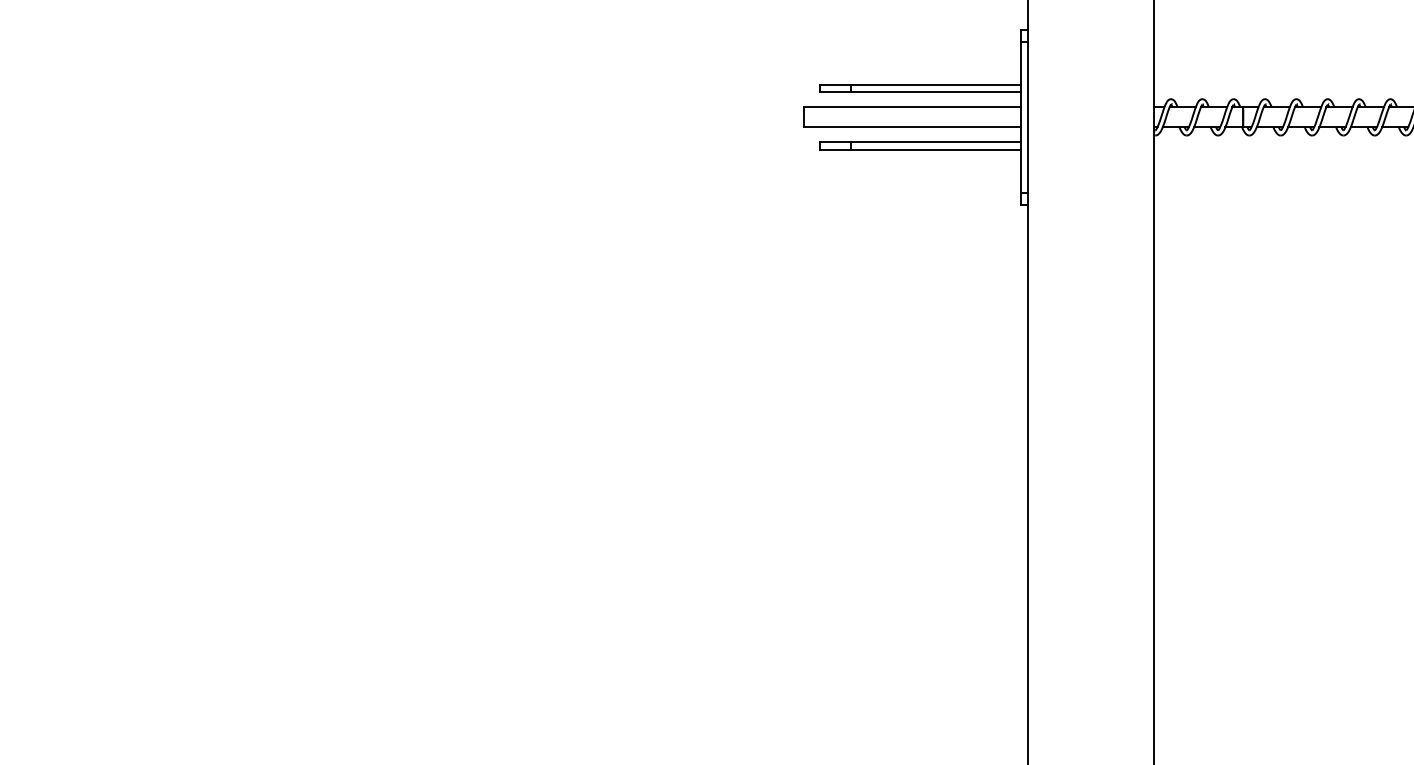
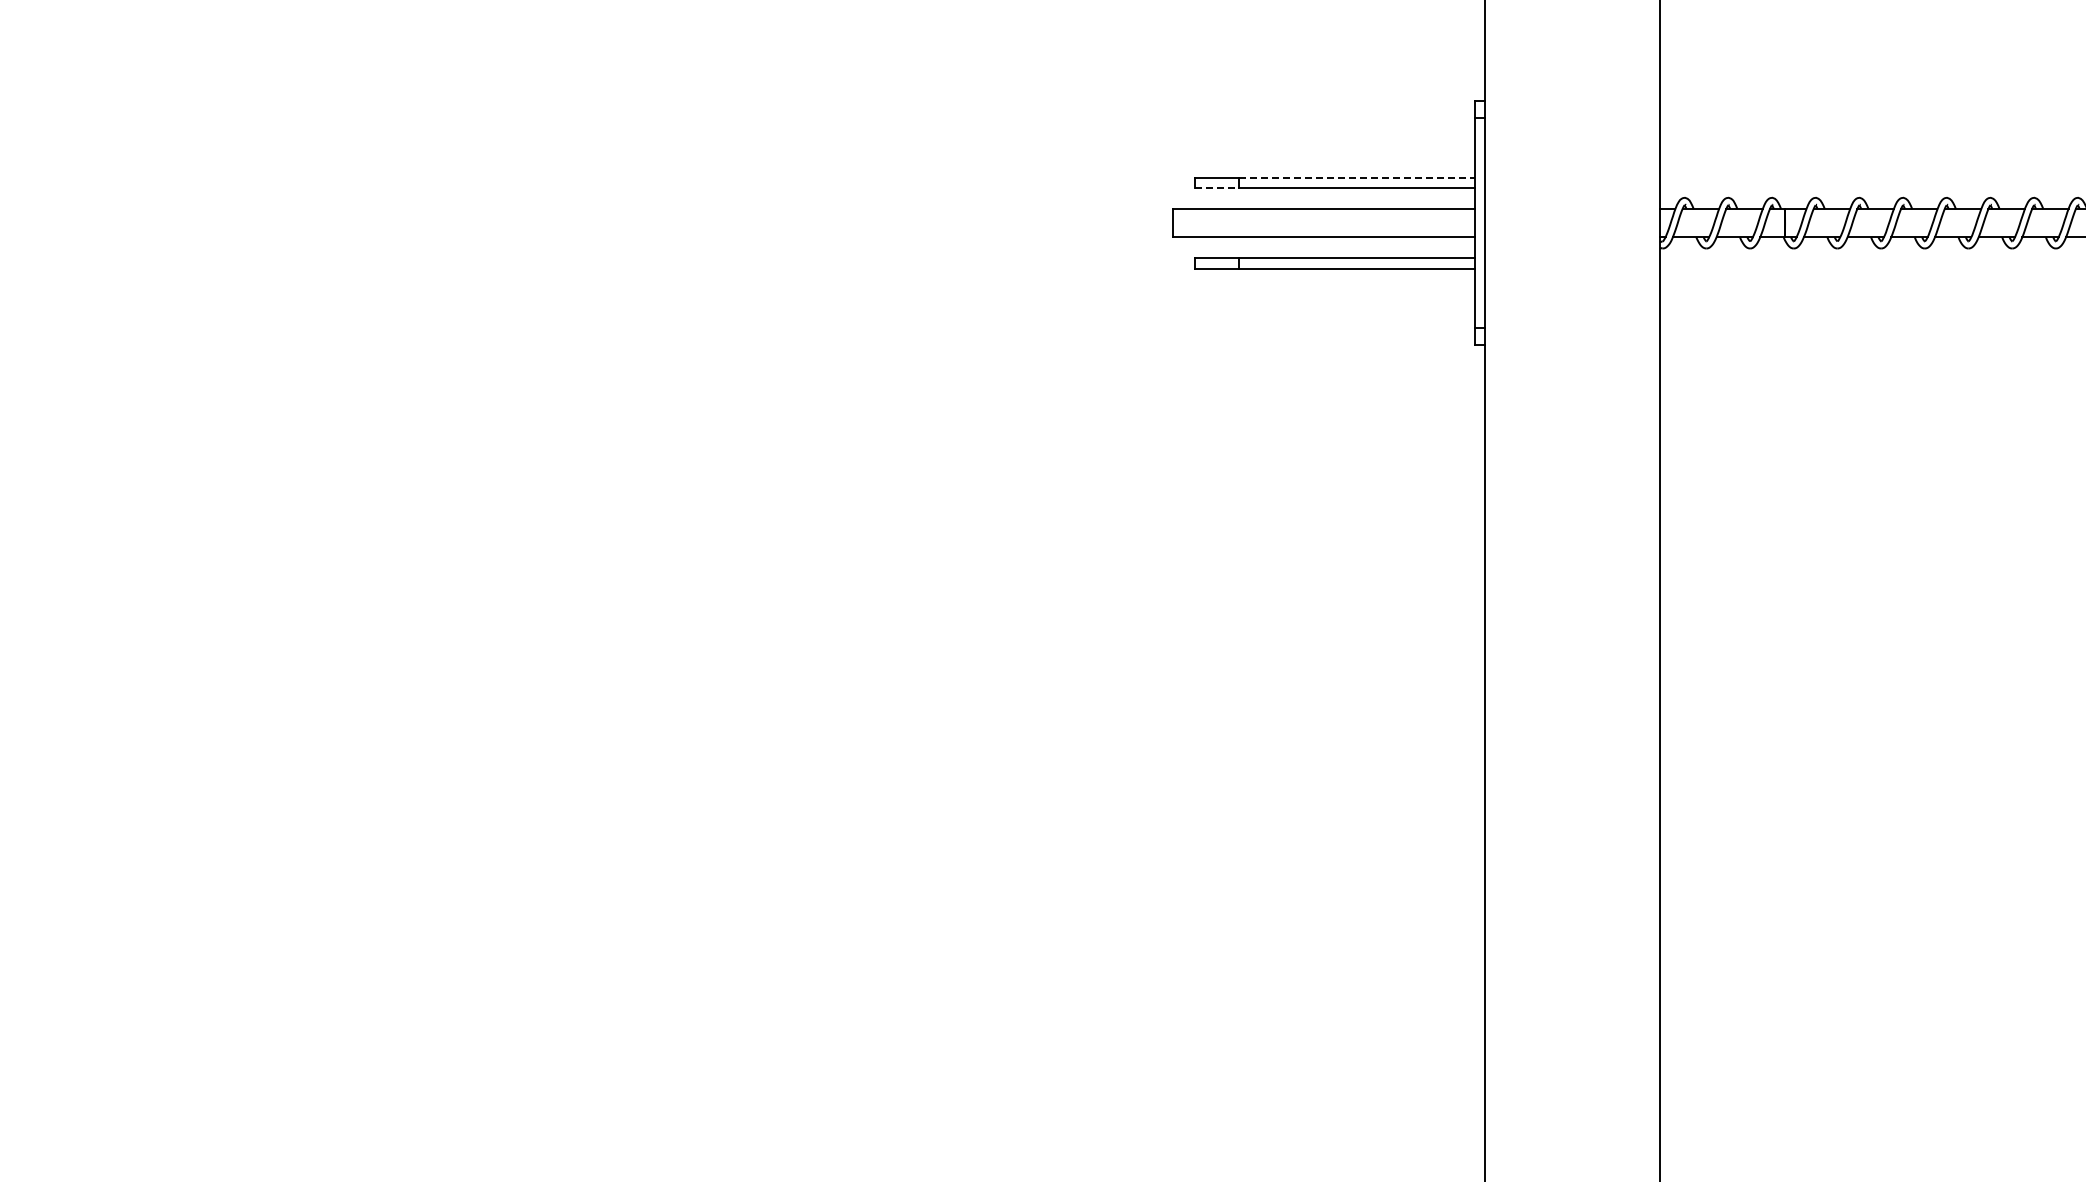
line: (935, 84) -> (1356, 177), solid -> dashed
line: (835, 92) -> (1217, 188), solid -> dashed

